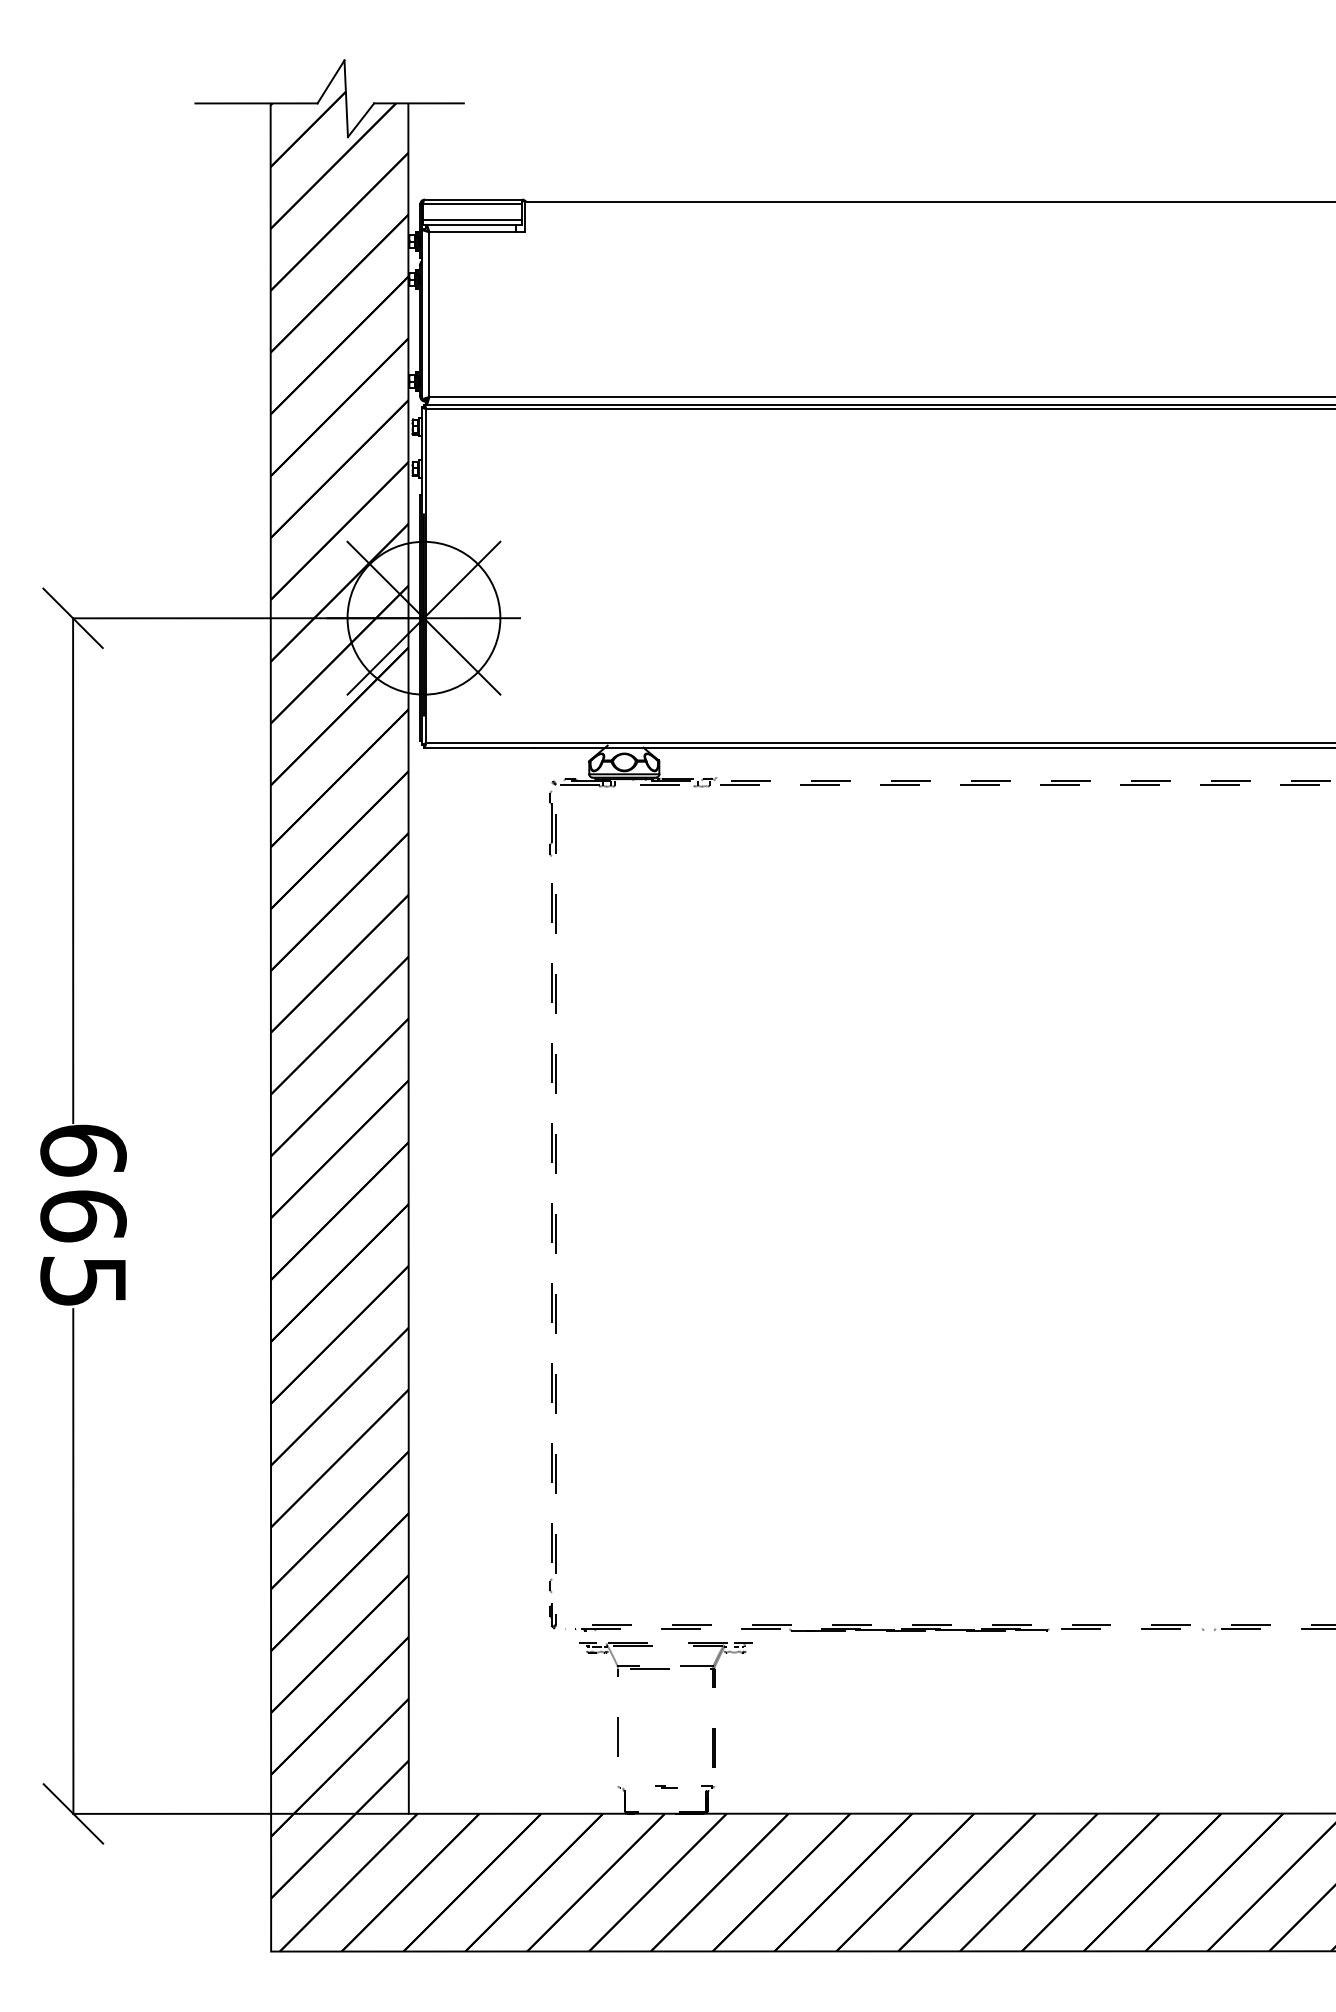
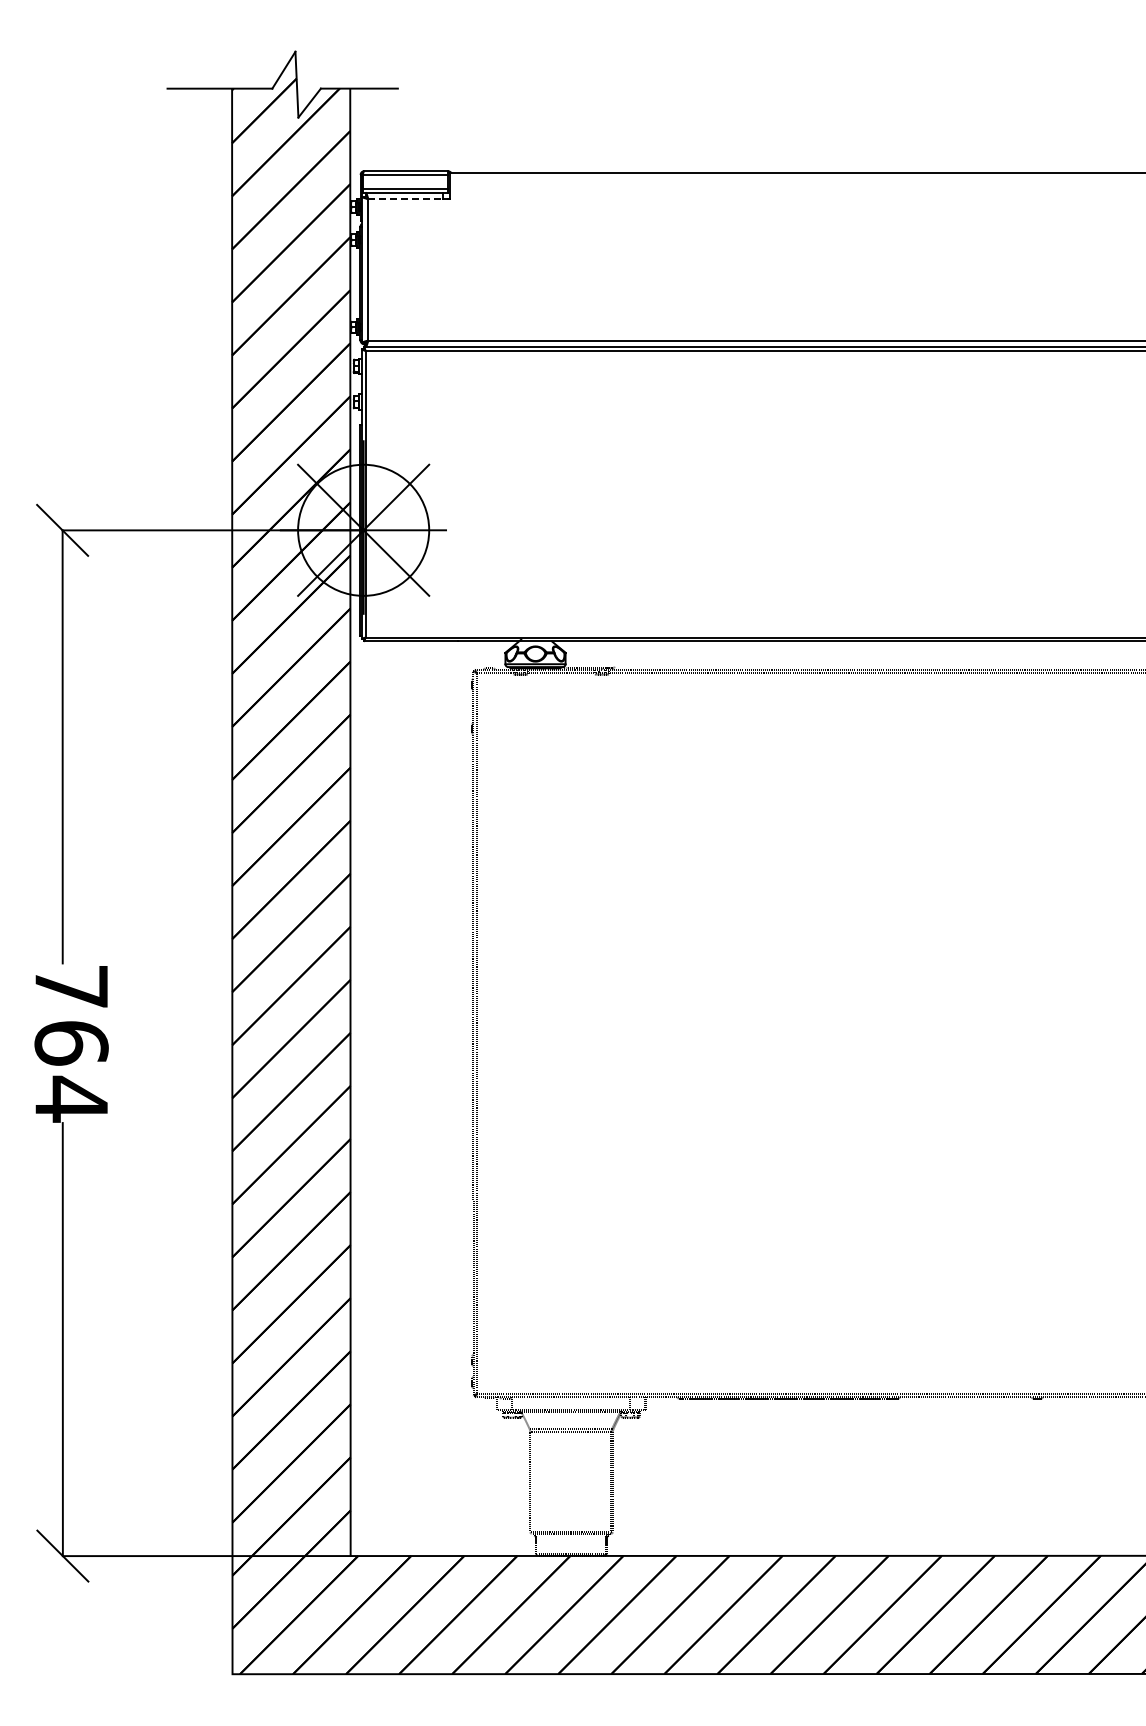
line: (473, 232) -> (406, 199), solid -> dashed
text: (83, 1216) -> (71, 1043), 665 -> 764

